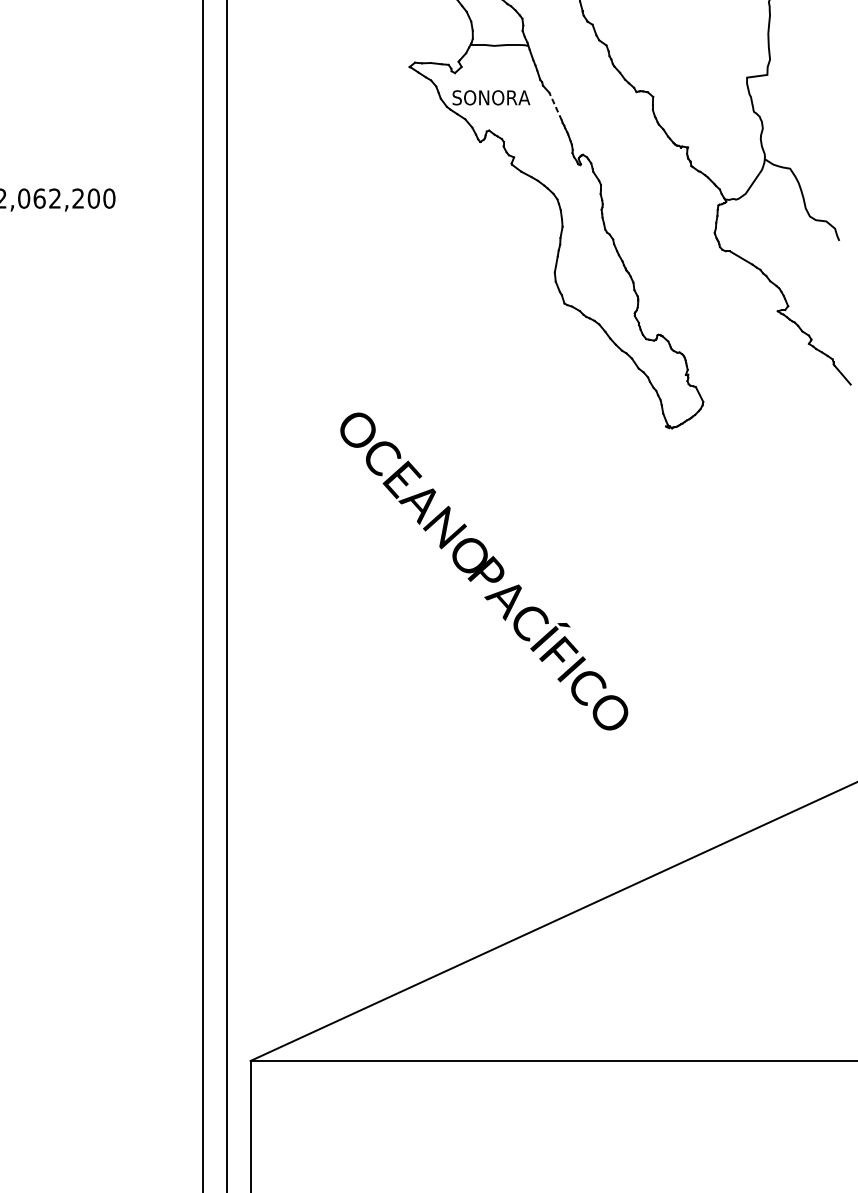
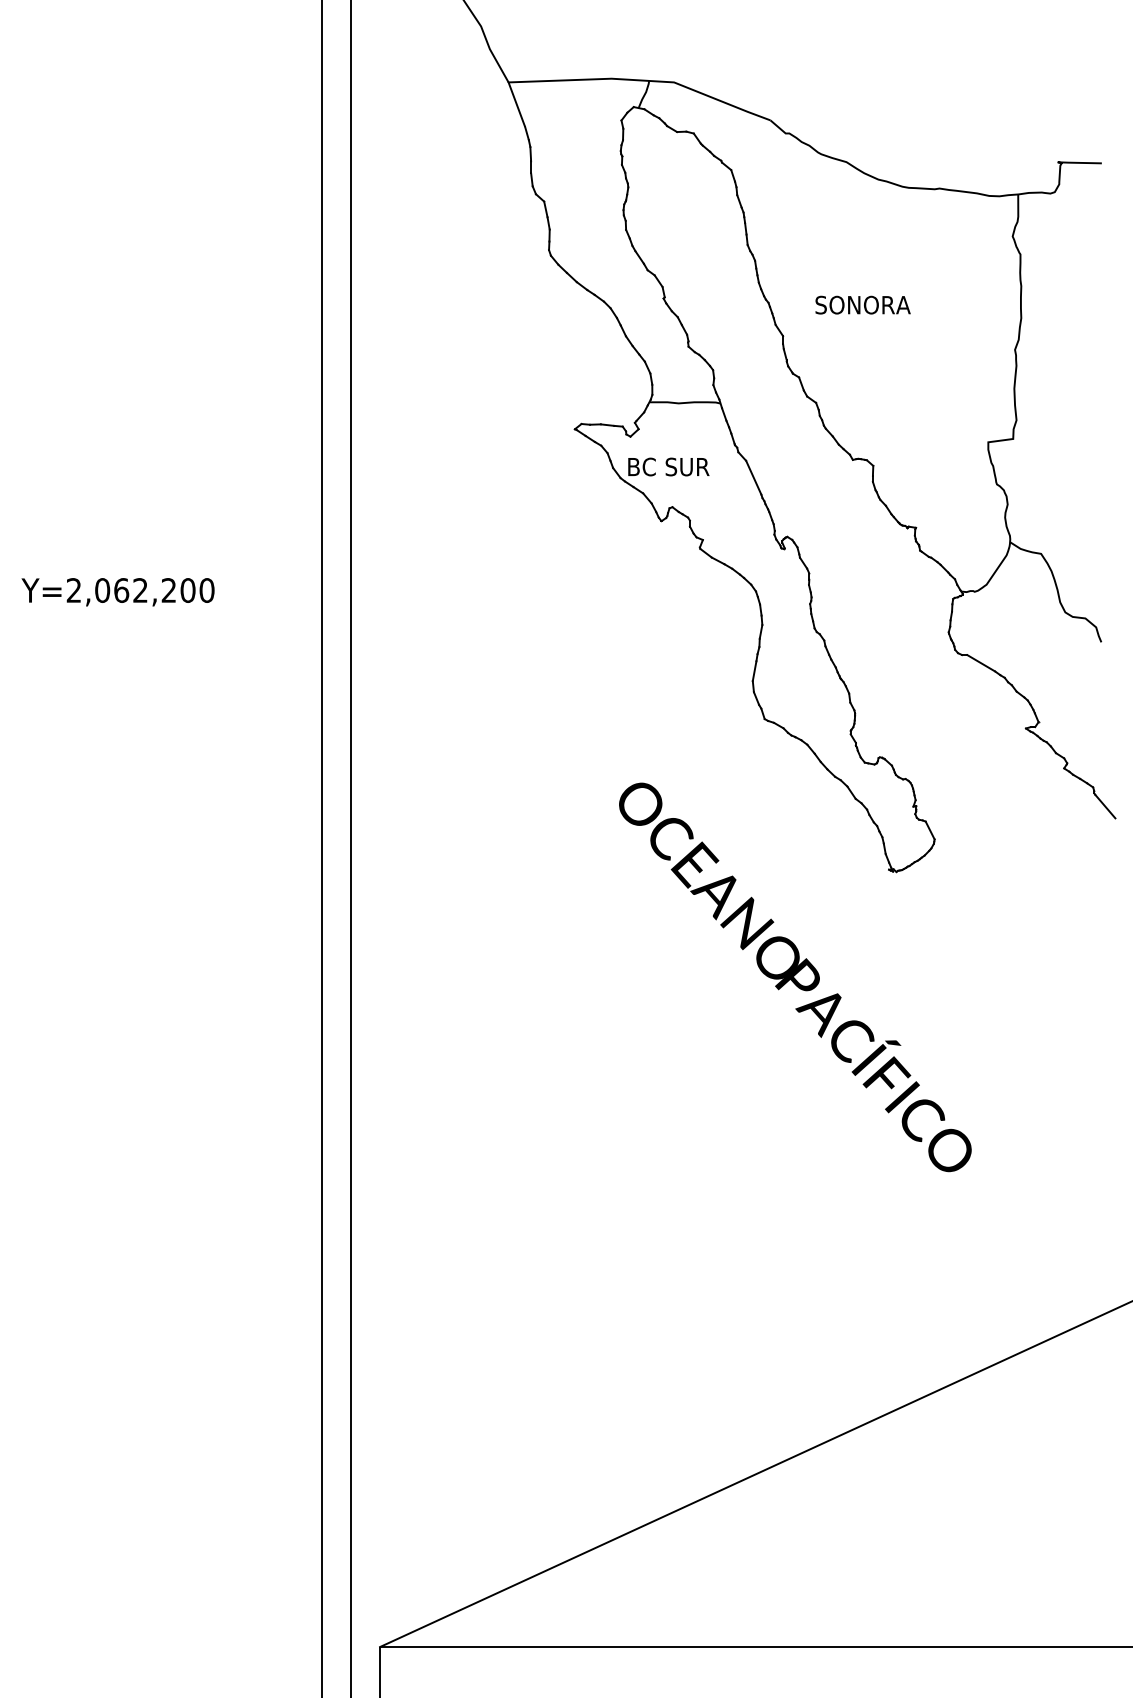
text: (490, 97) -> (674, 466), SONORA -> BC SUR
line: (555, 106) -> (753, 477), dashed -> solid
text: (484, 571) -> (795, 977), moved

